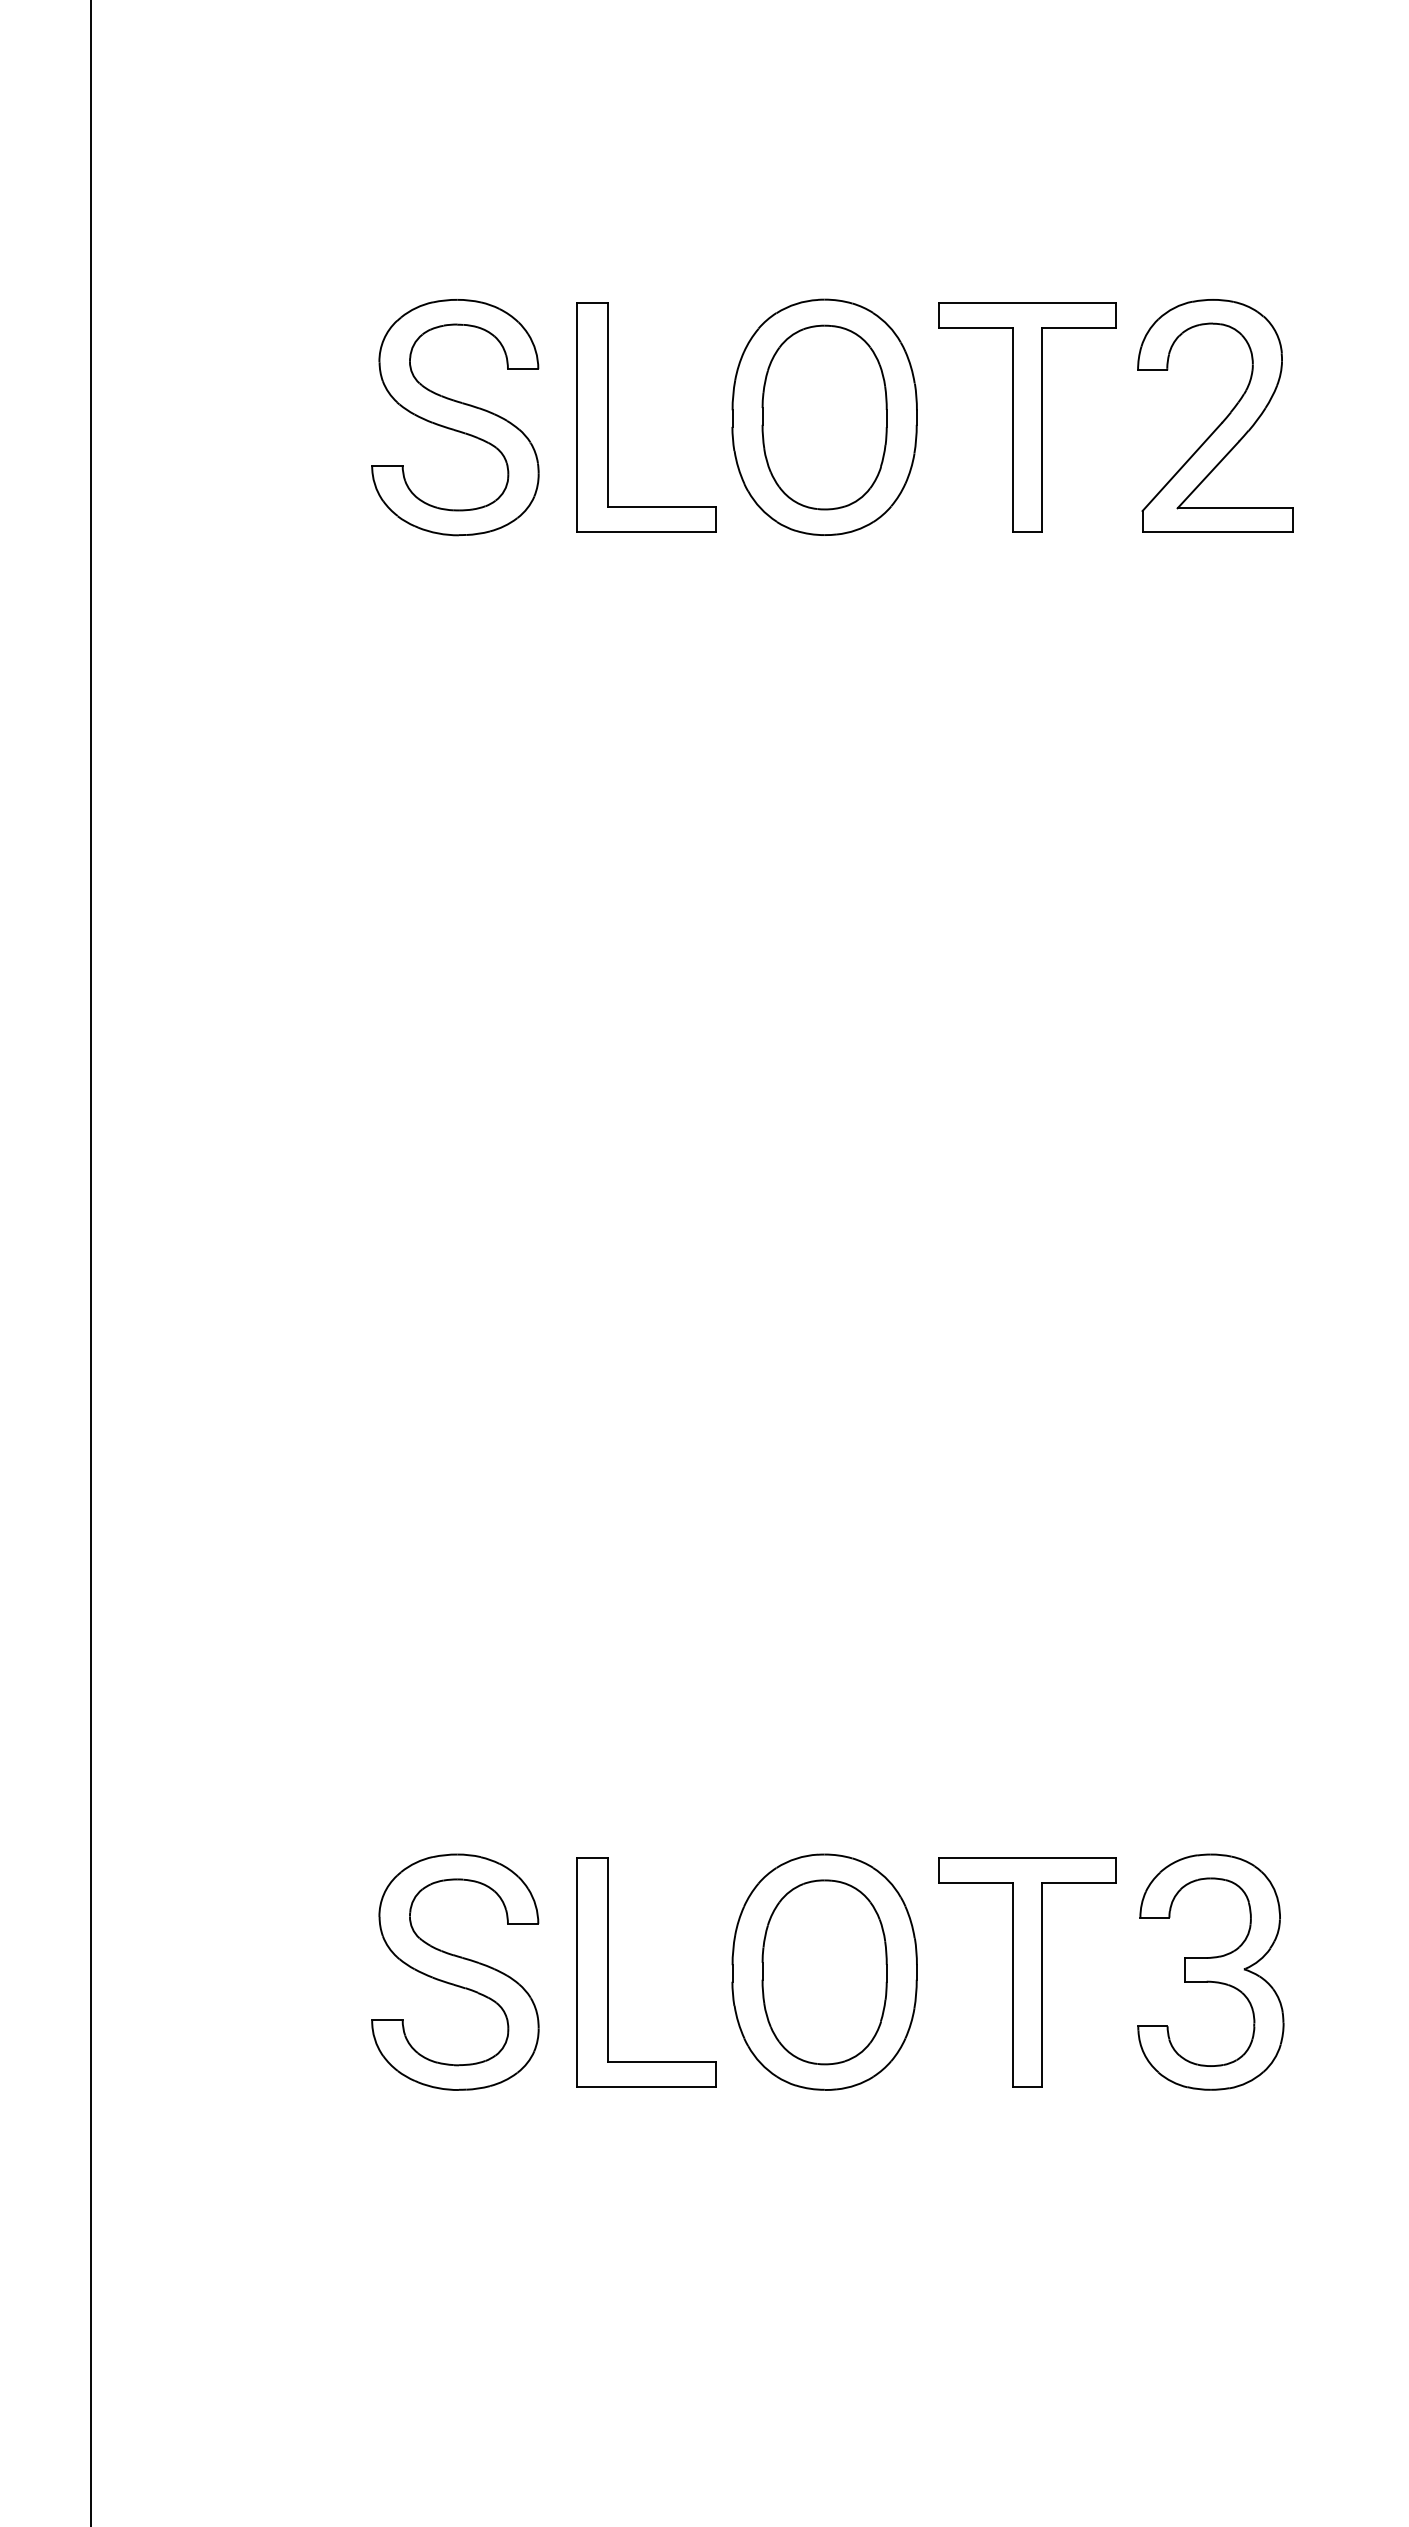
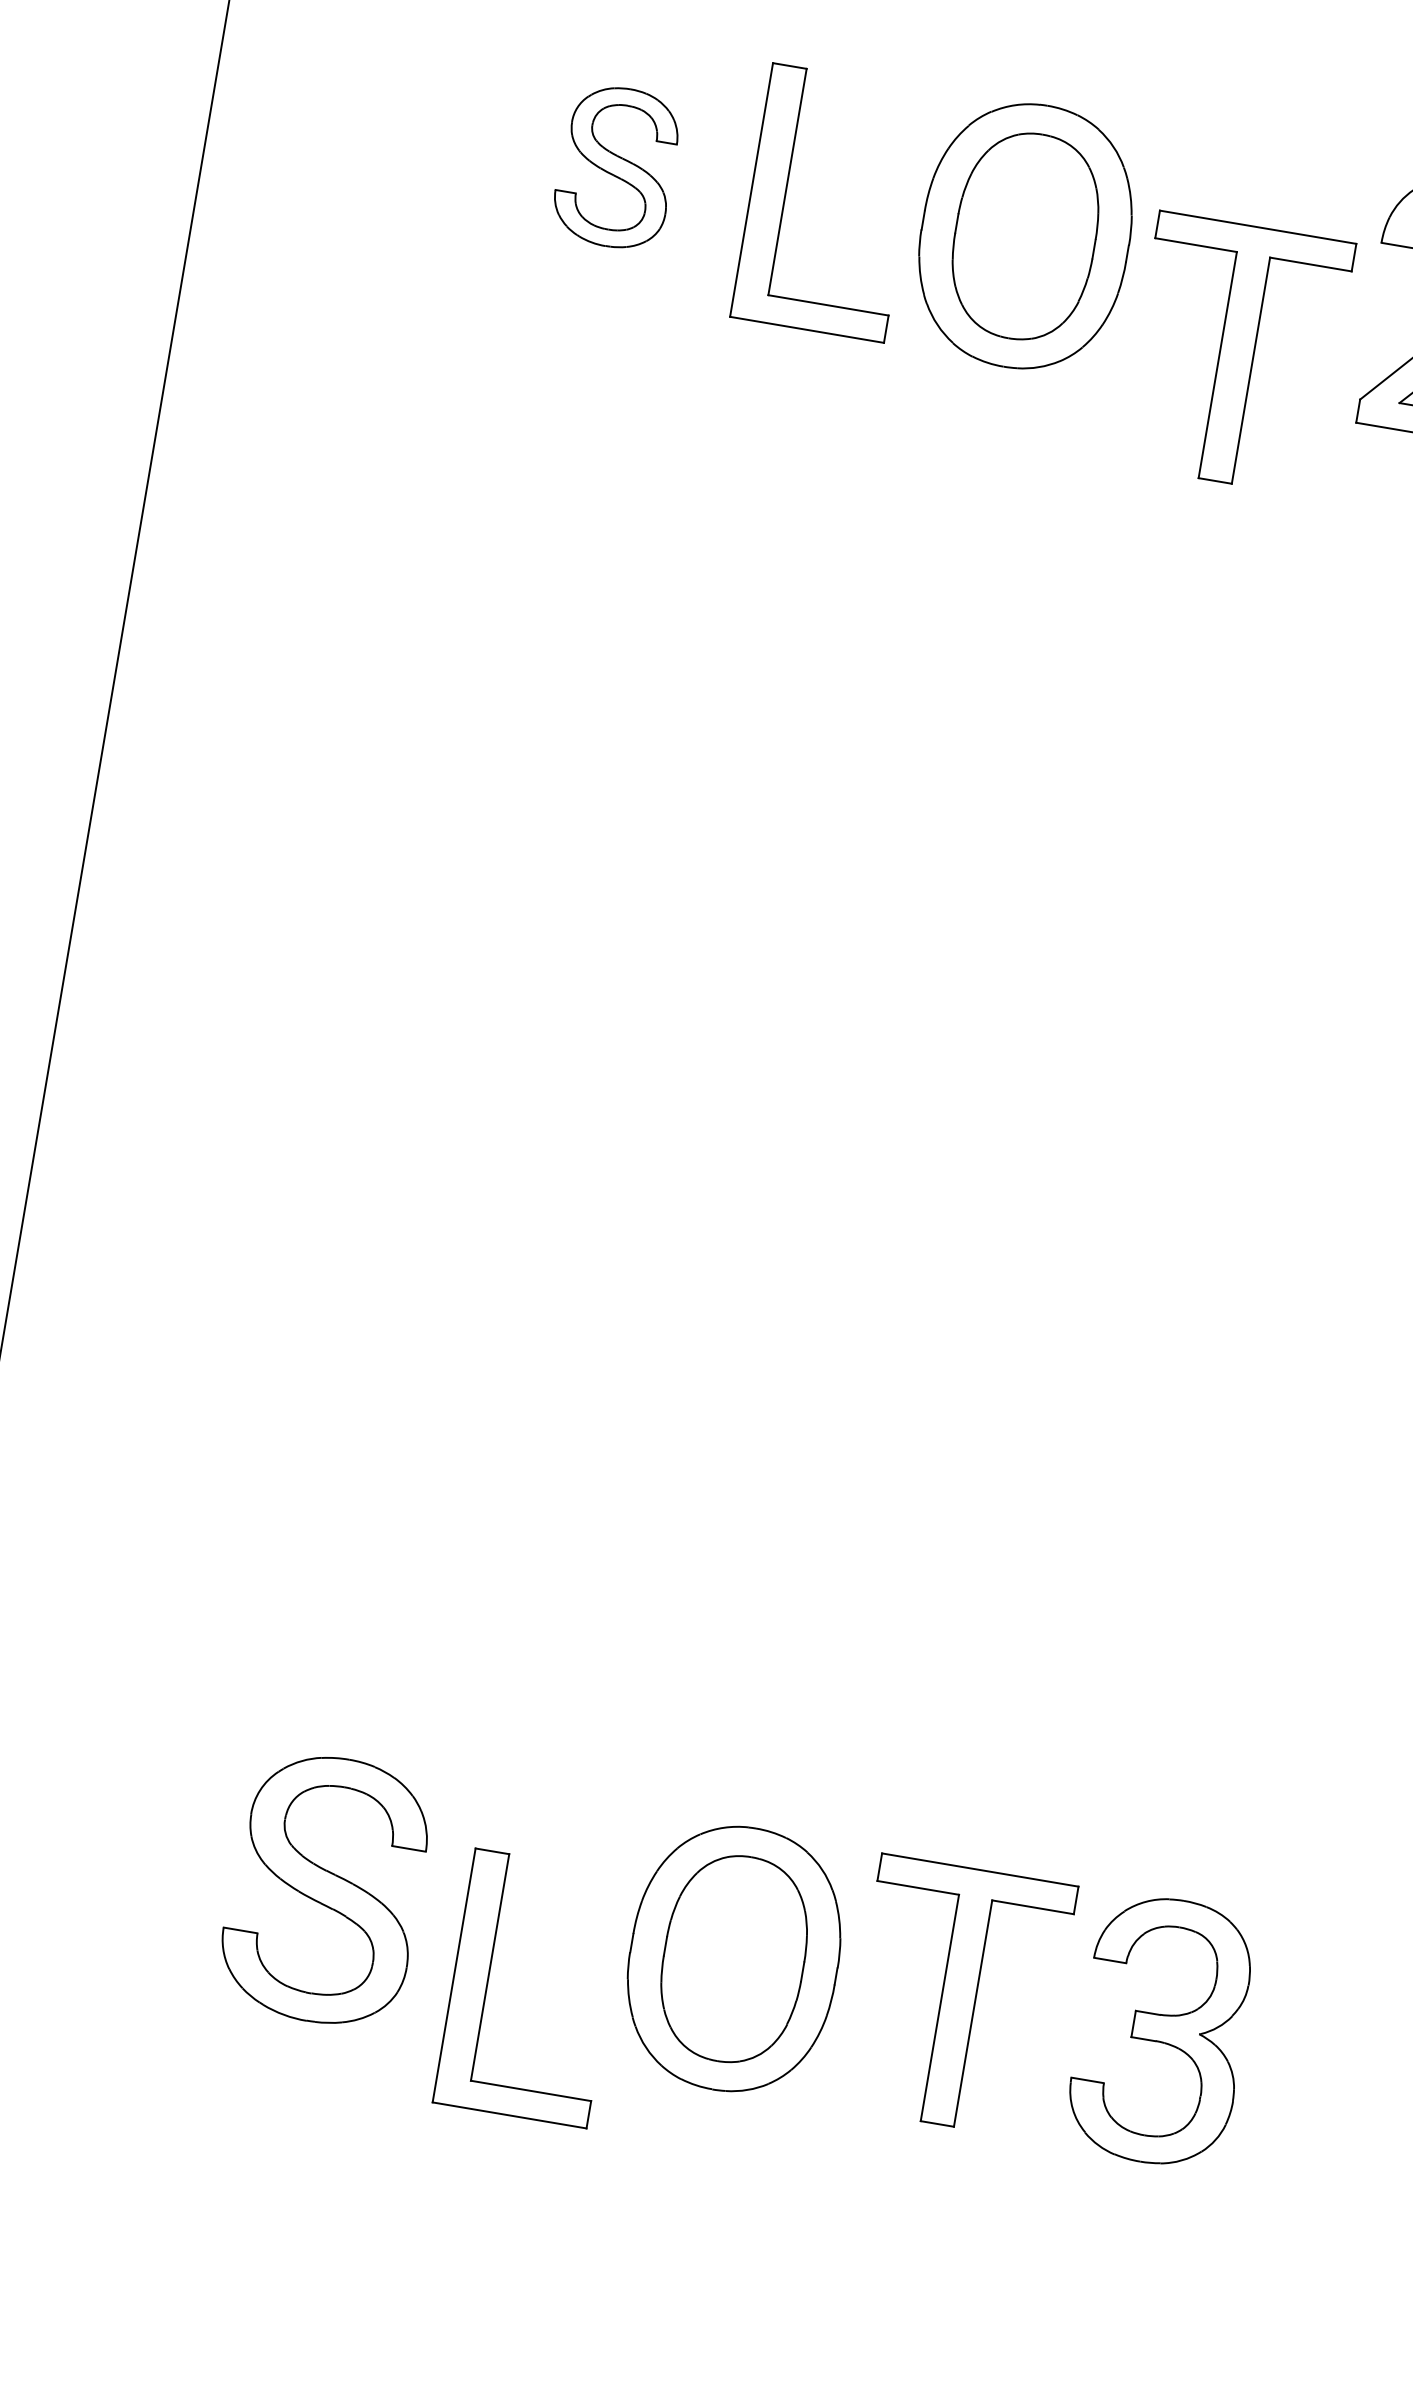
part: (455, 417) -> (616, 167), size x0.6
part: (1027, 417) -> (1236, 354), moved
part: (608, 1972) -> (488, 1981), moved

